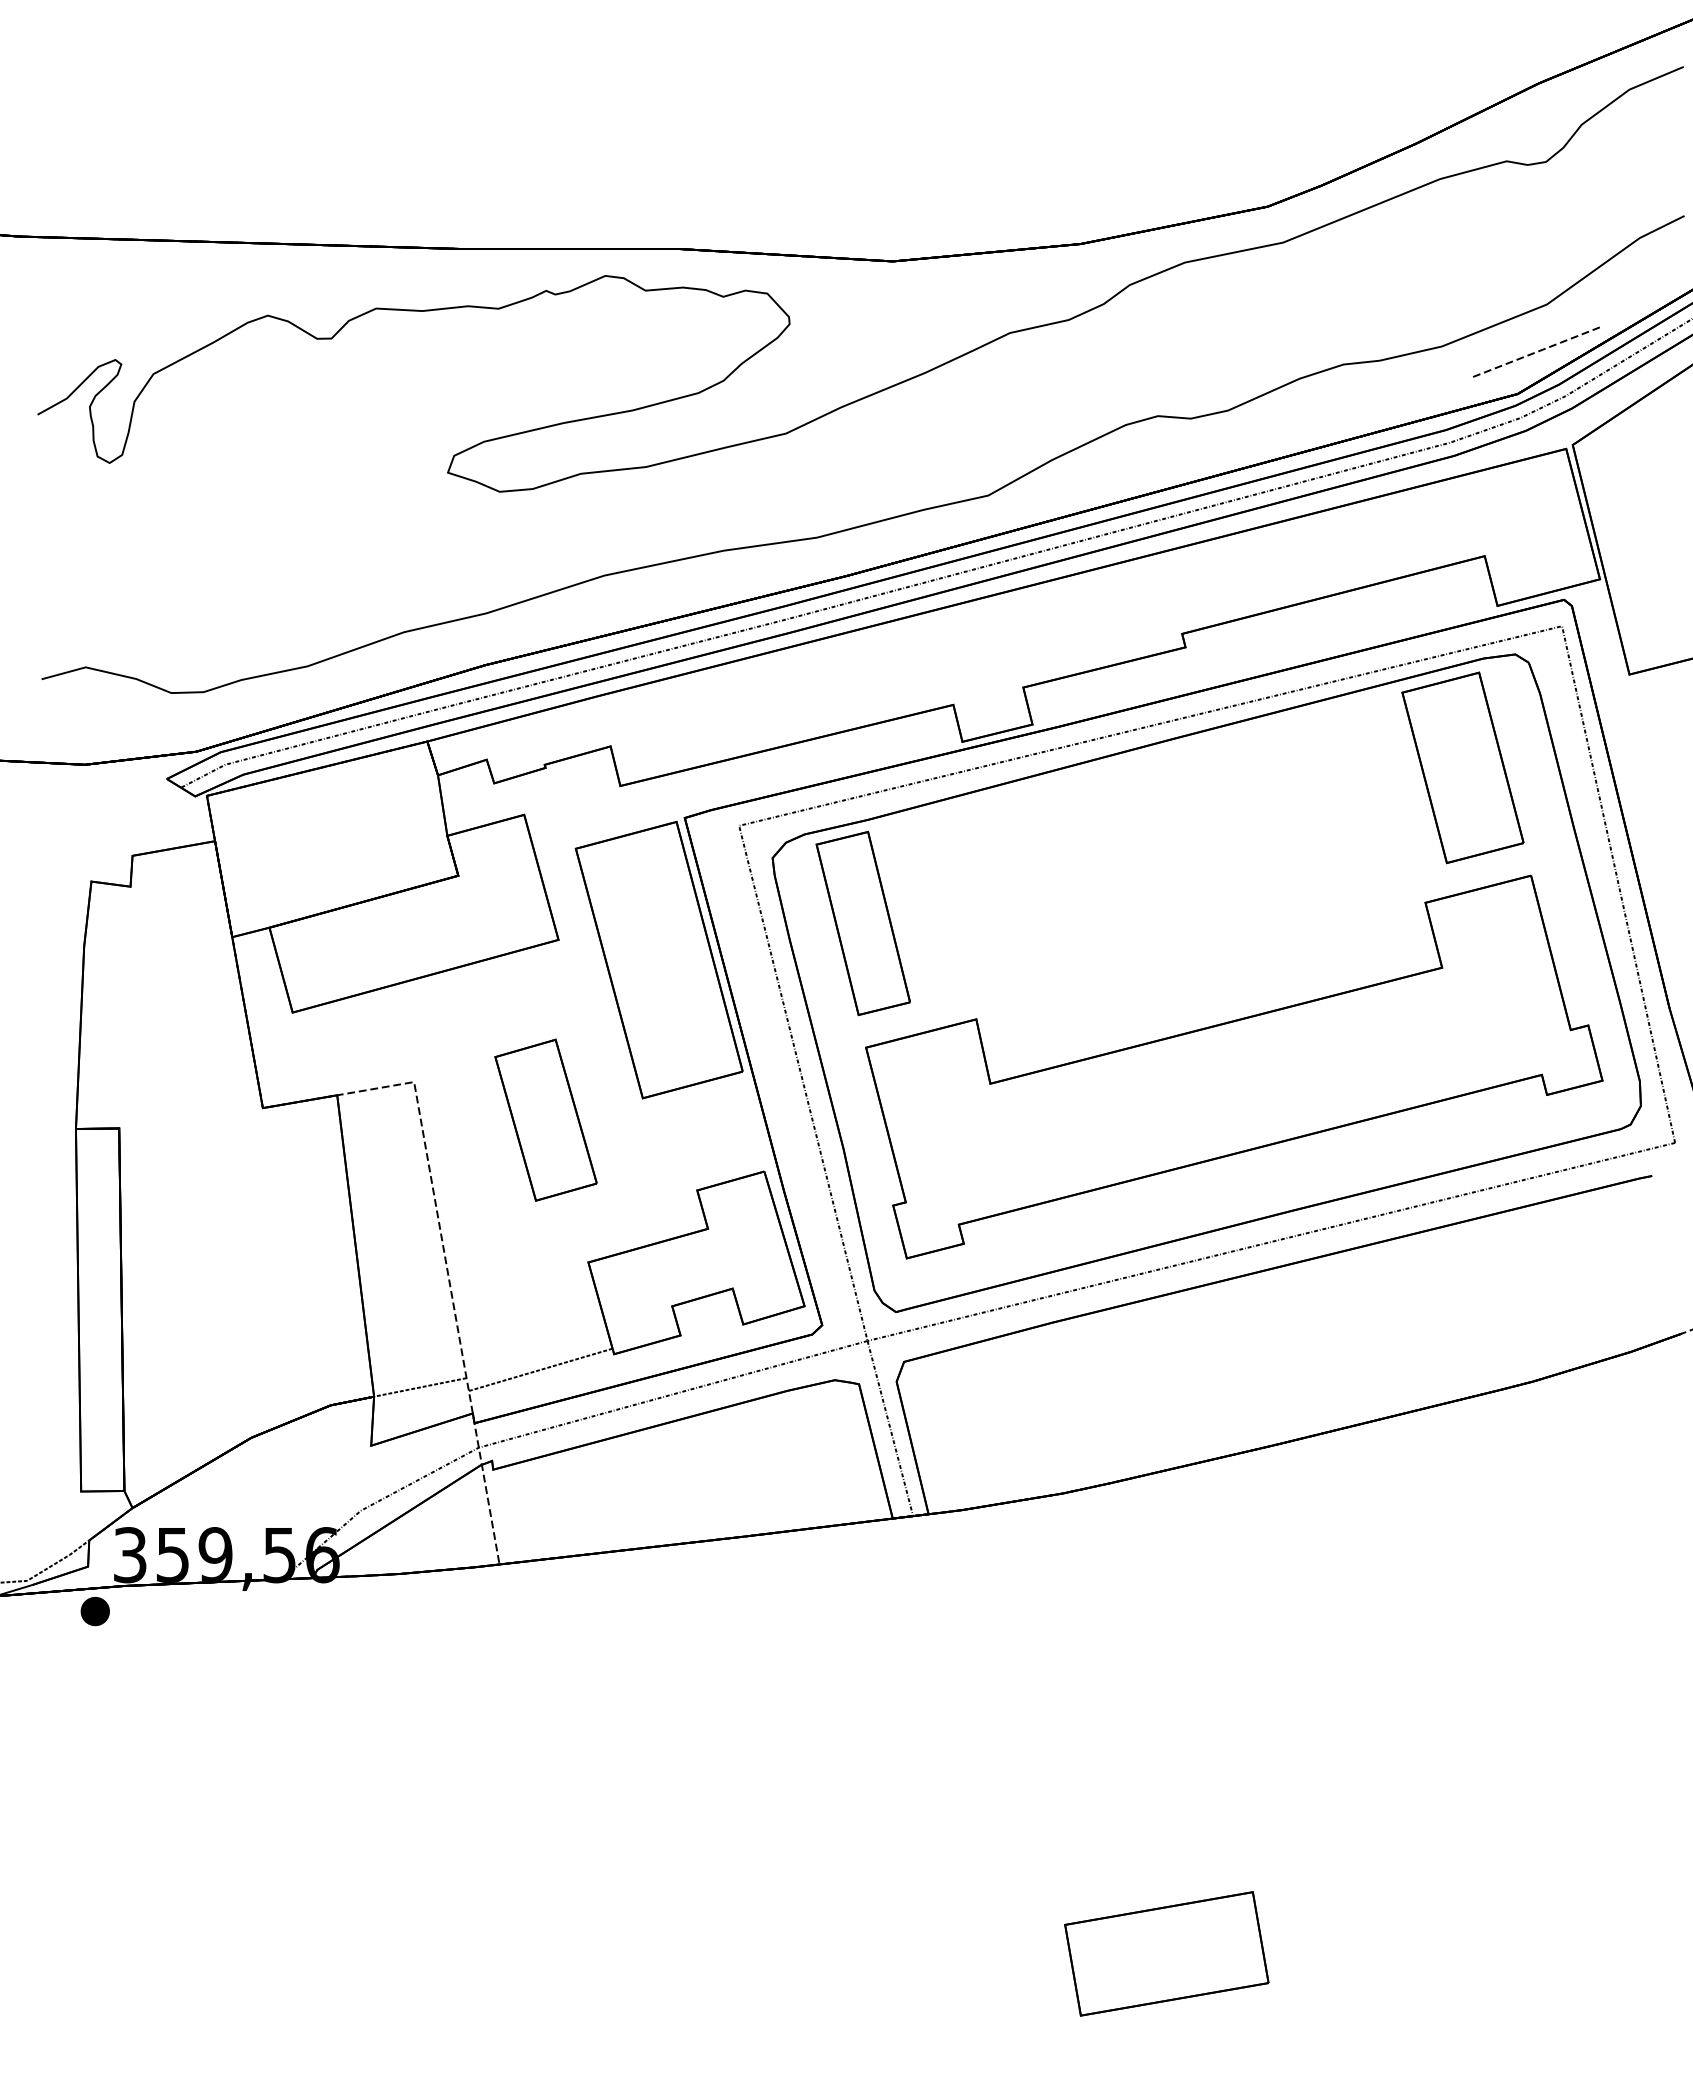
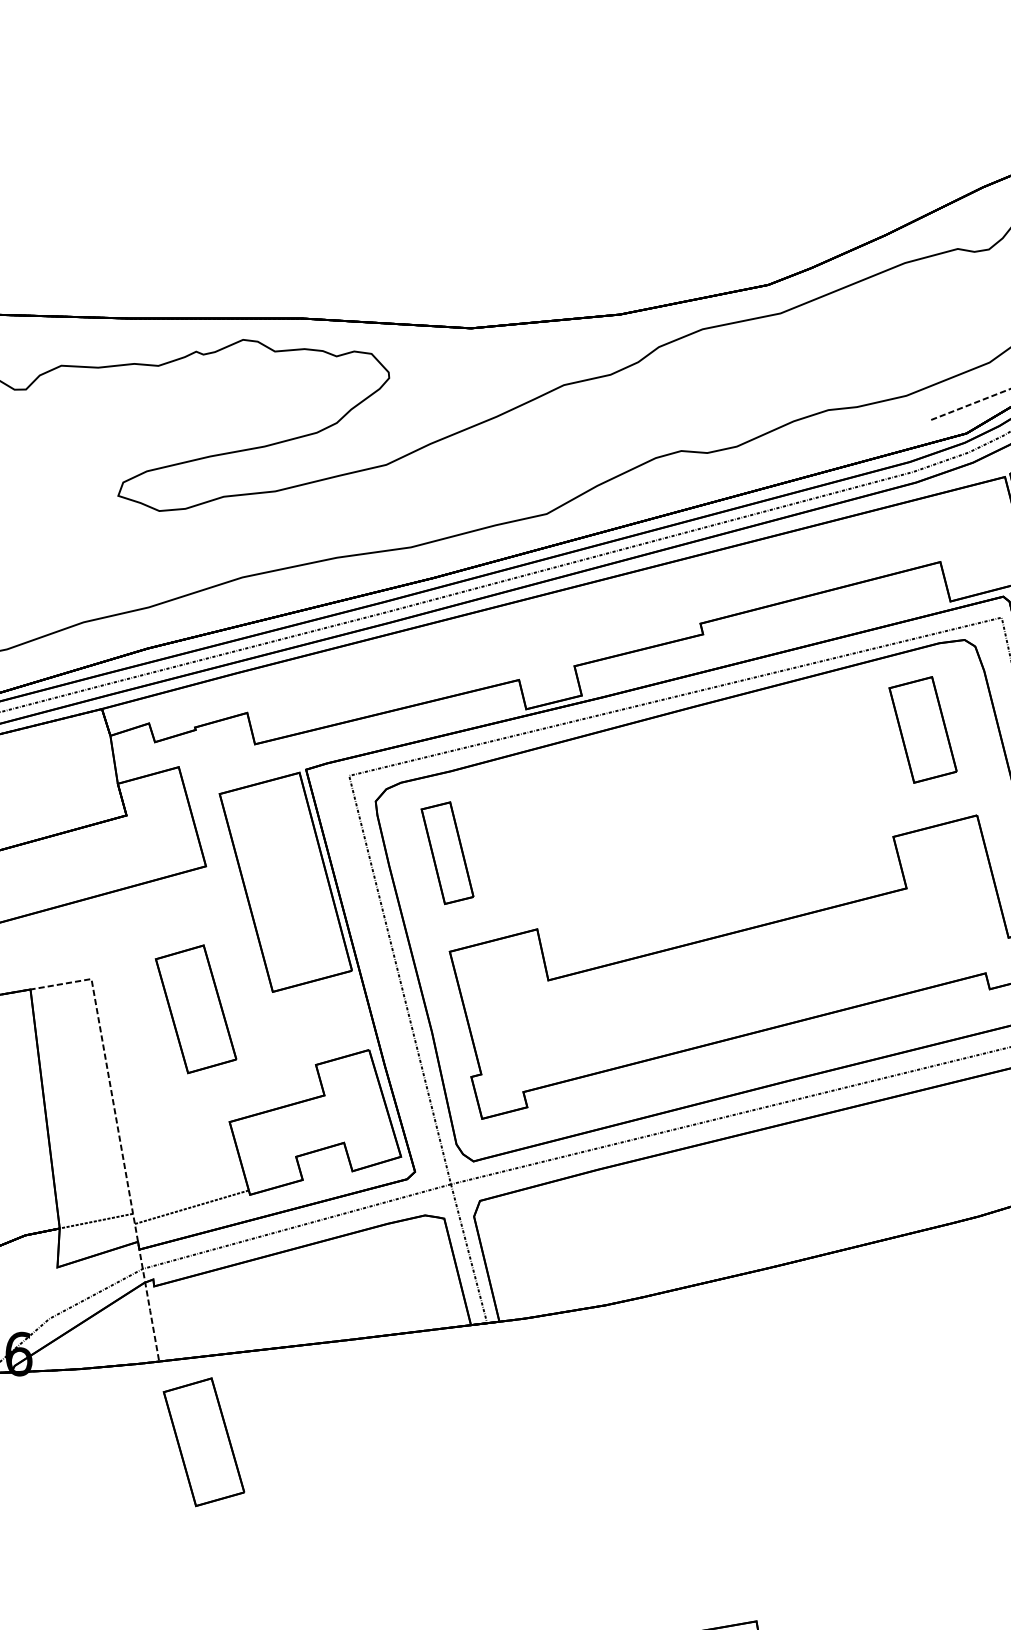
part: (1462, 767) -> (922, 729), size x0.7
part: (862, 922) -> (447, 852), size x0.7
part: (555, 1665) -> (203, 1441), added

